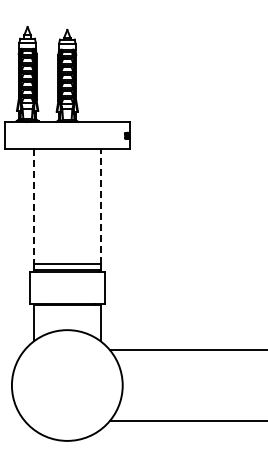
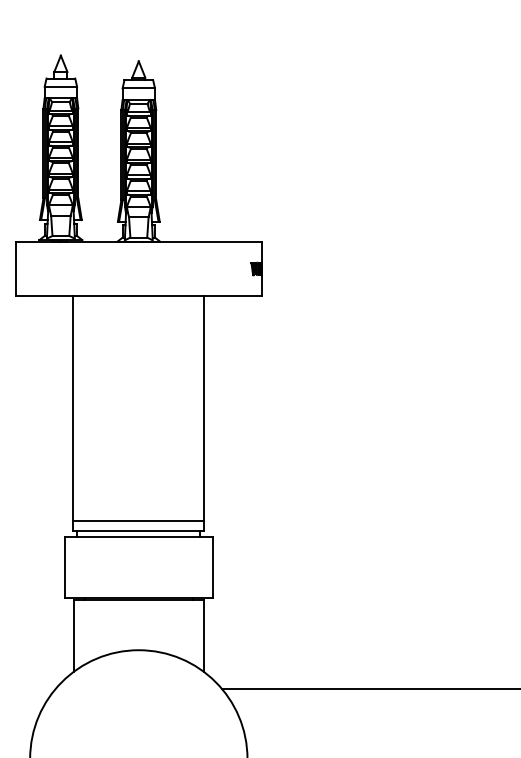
line: (100, 206) -> (203, 407), dashed -> solid
line: (33, 207) -> (72, 409), dashed -> solid

